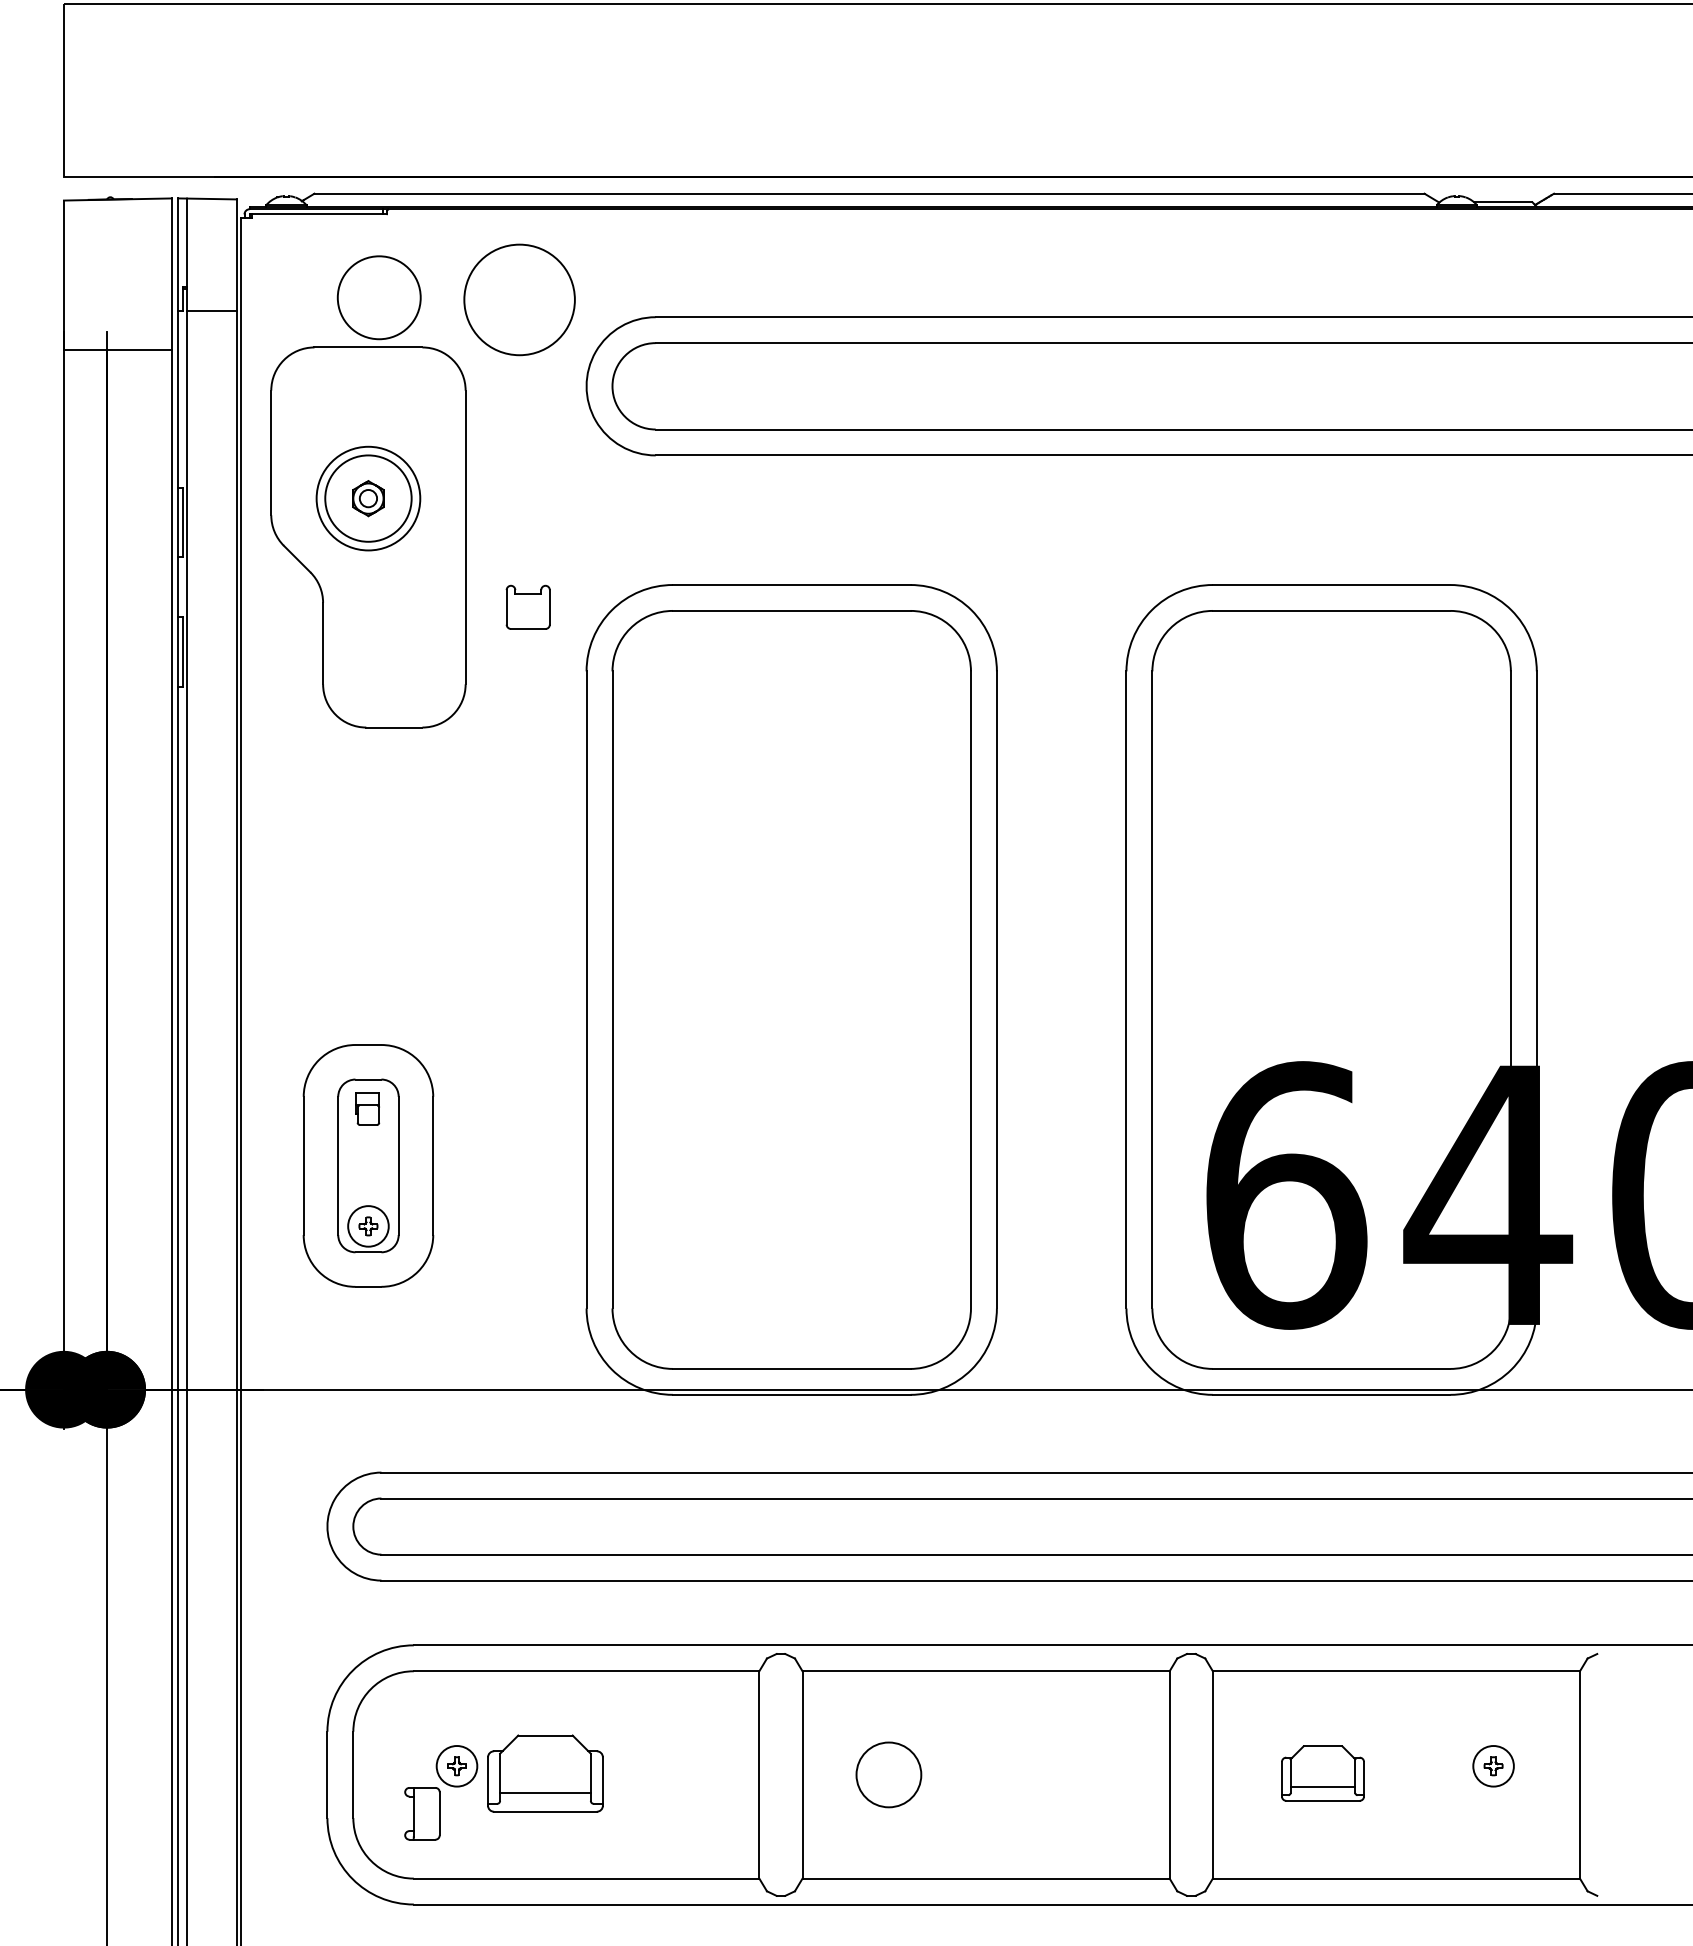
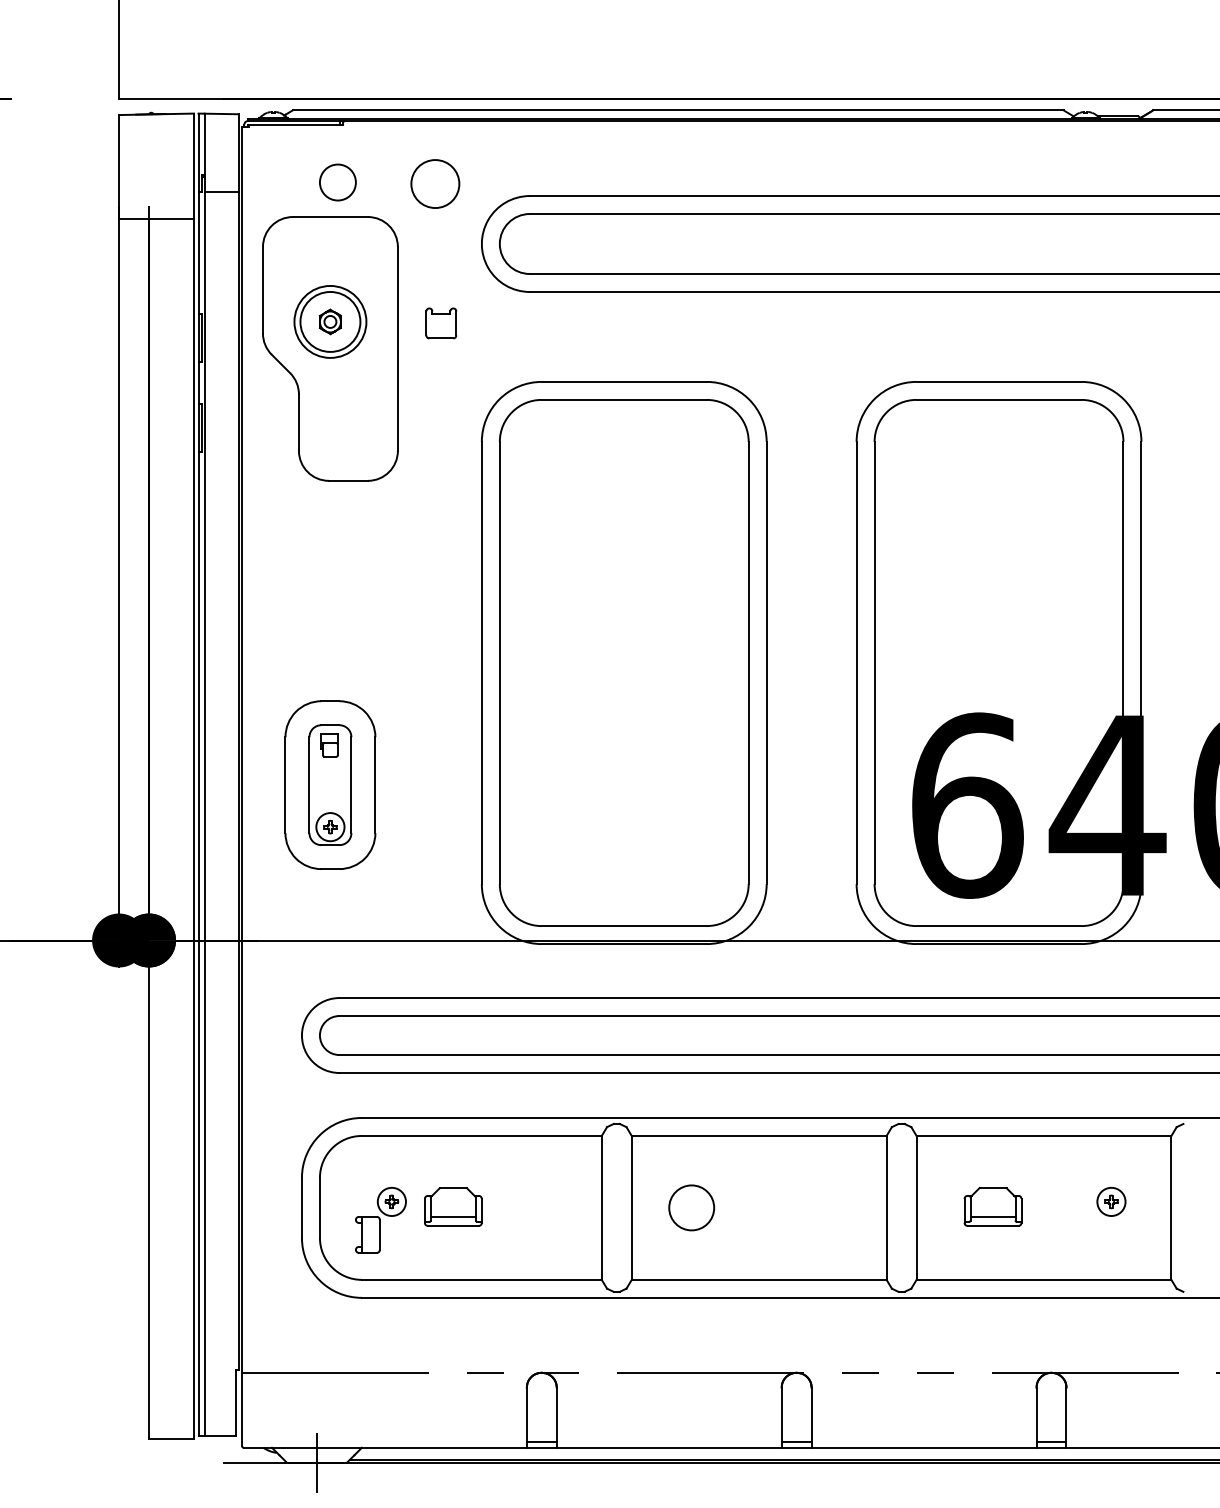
circle: (378, 297) -> (337, 182), size x0.62
circle: (519, 300) -> (435, 184), size x0.62
part: (528, 607) -> (441, 323), moved
part: (545, 1772) -> (453, 1206), size x0.71

